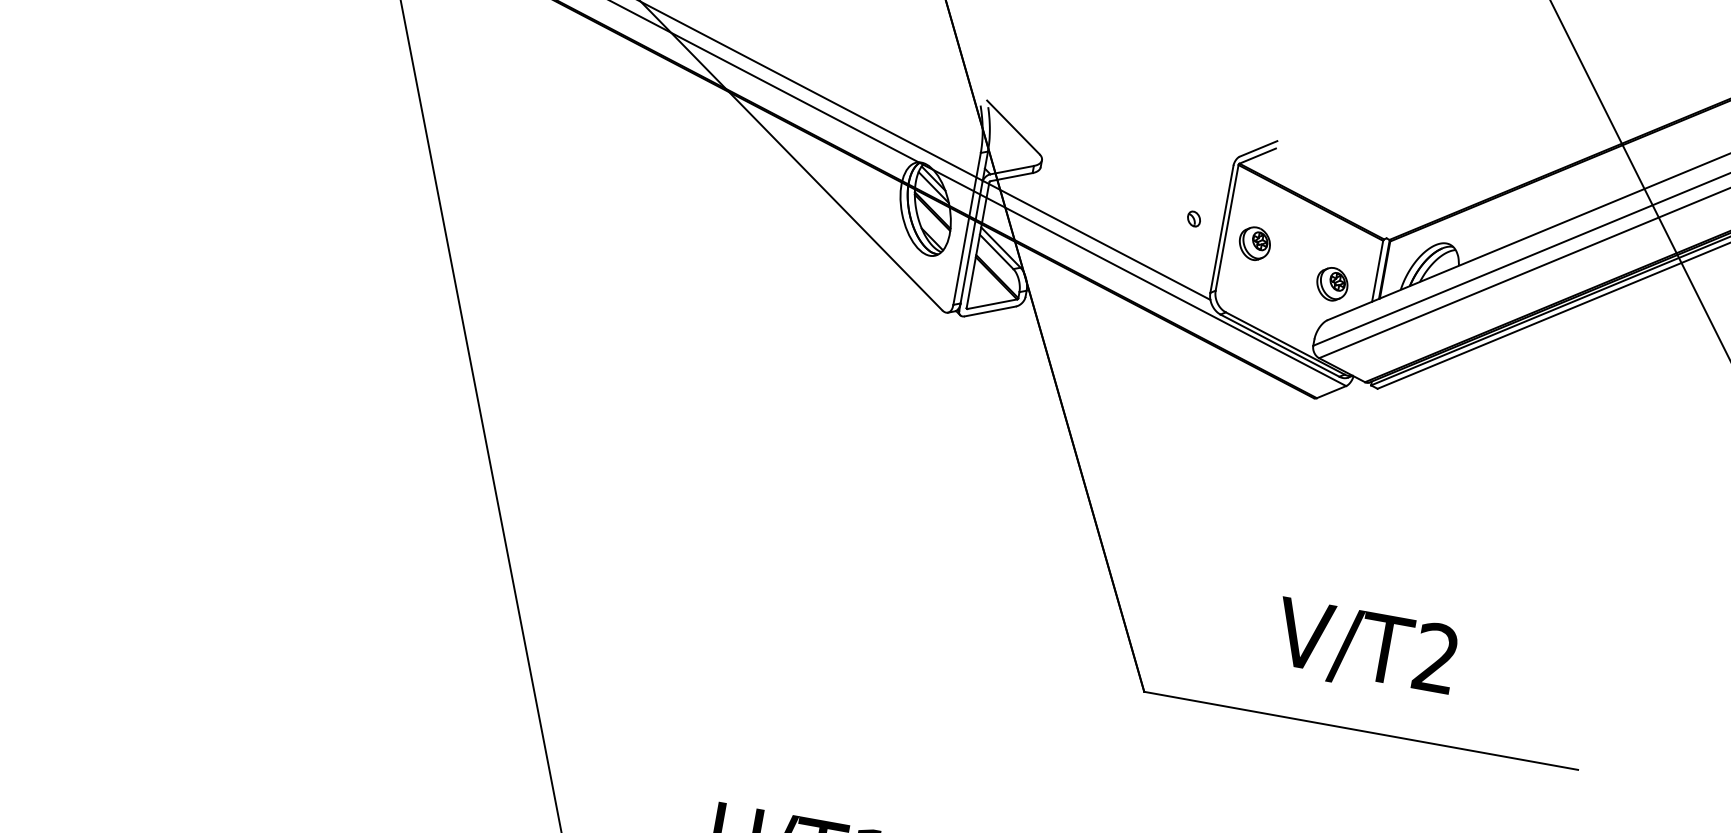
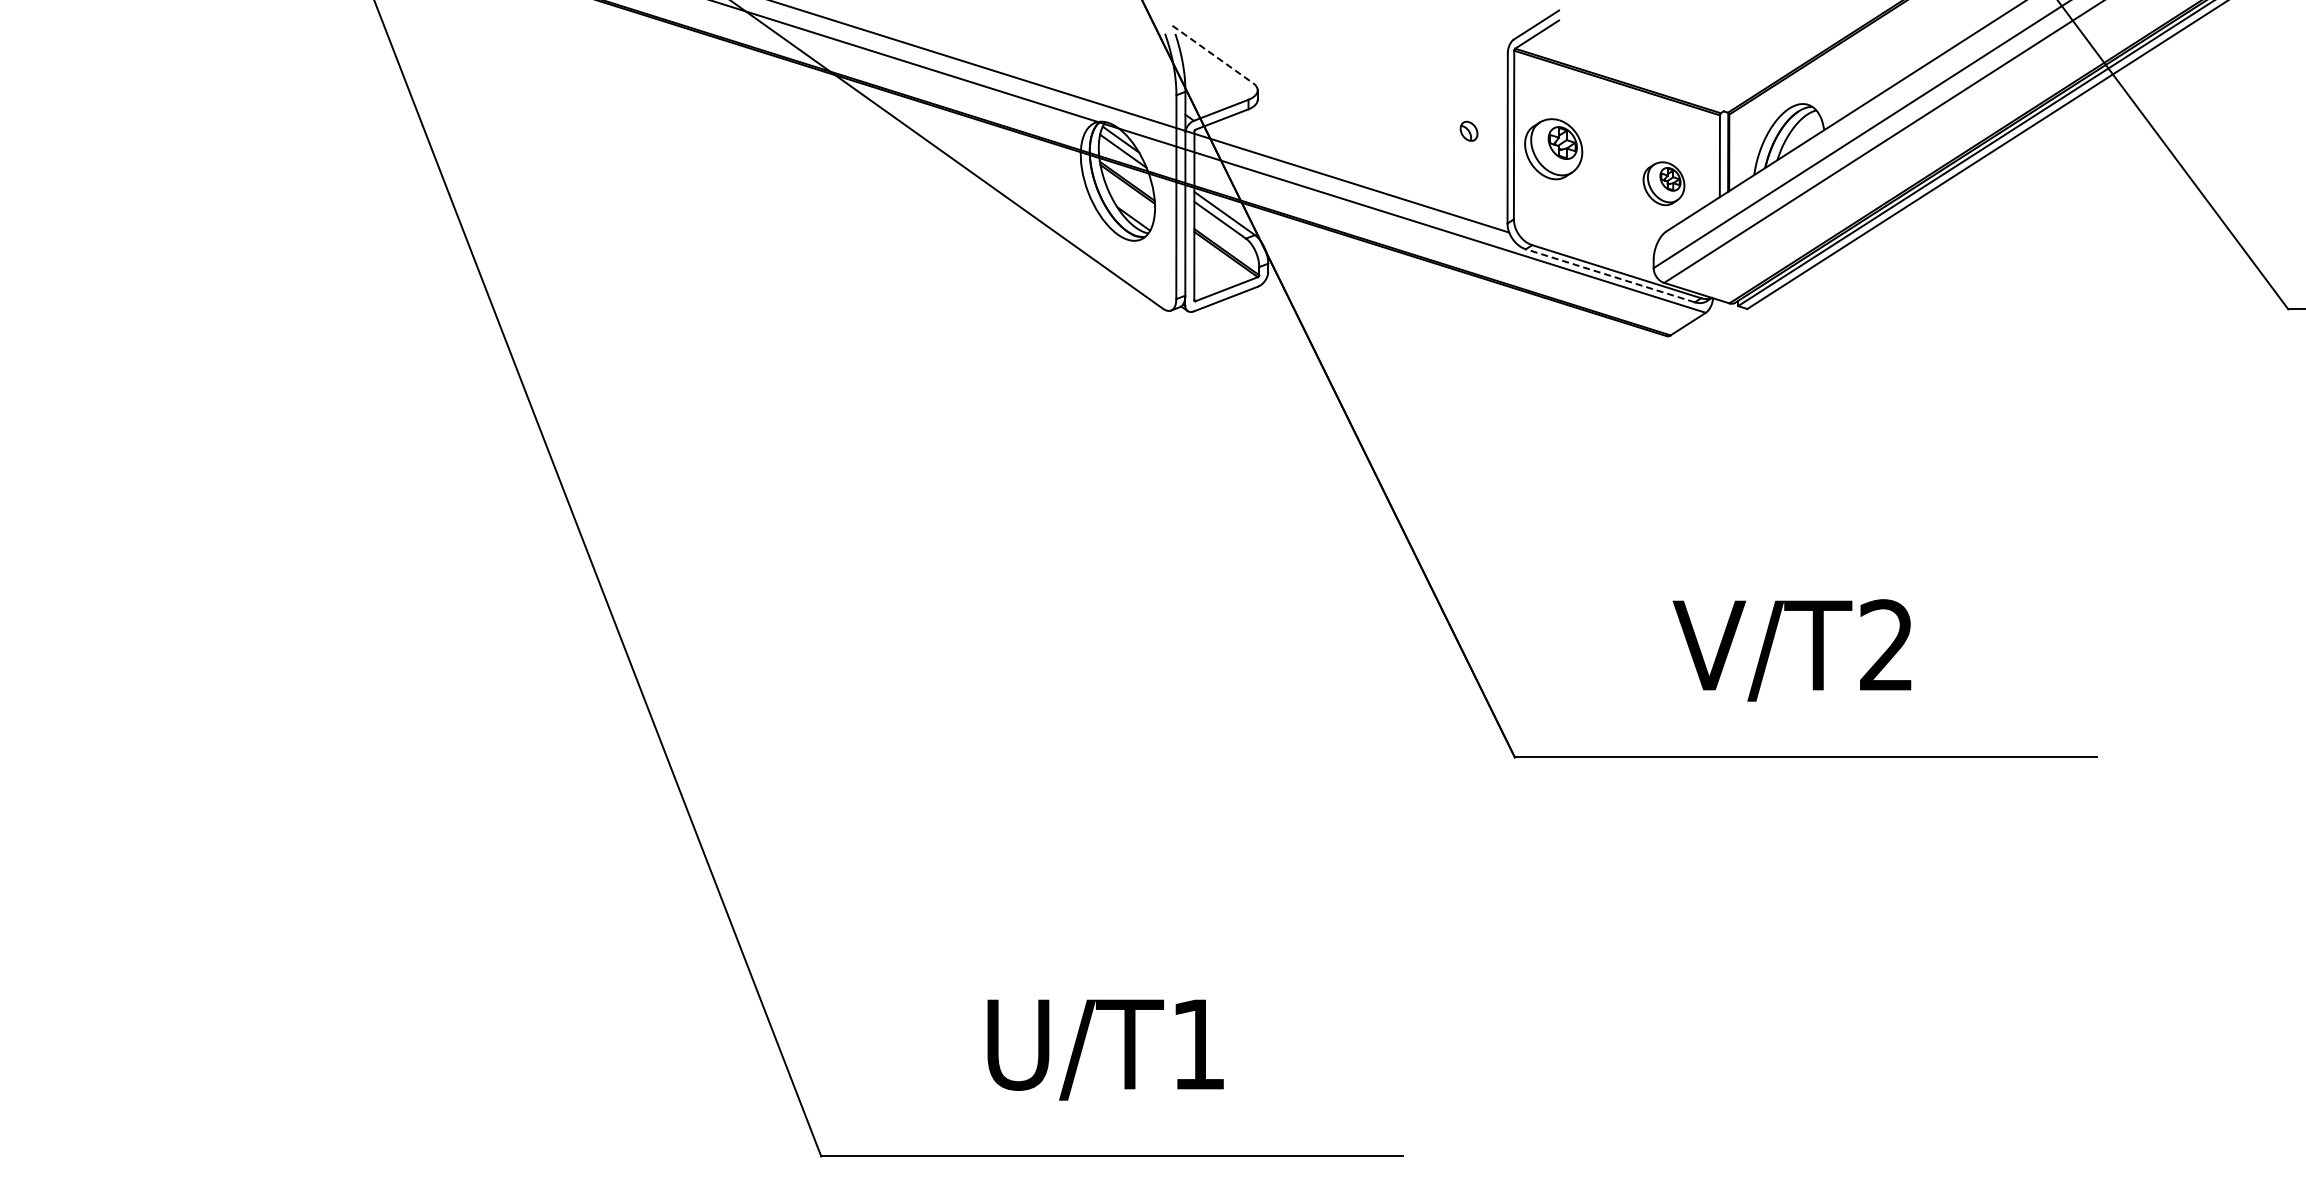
line: (1013, 127) -> (1212, 54), solid -> dashed
part: (1254, 243) -> (1553, 148), size x1.4
line: (1280, 345) -> (1610, 275), solid -> dashed

